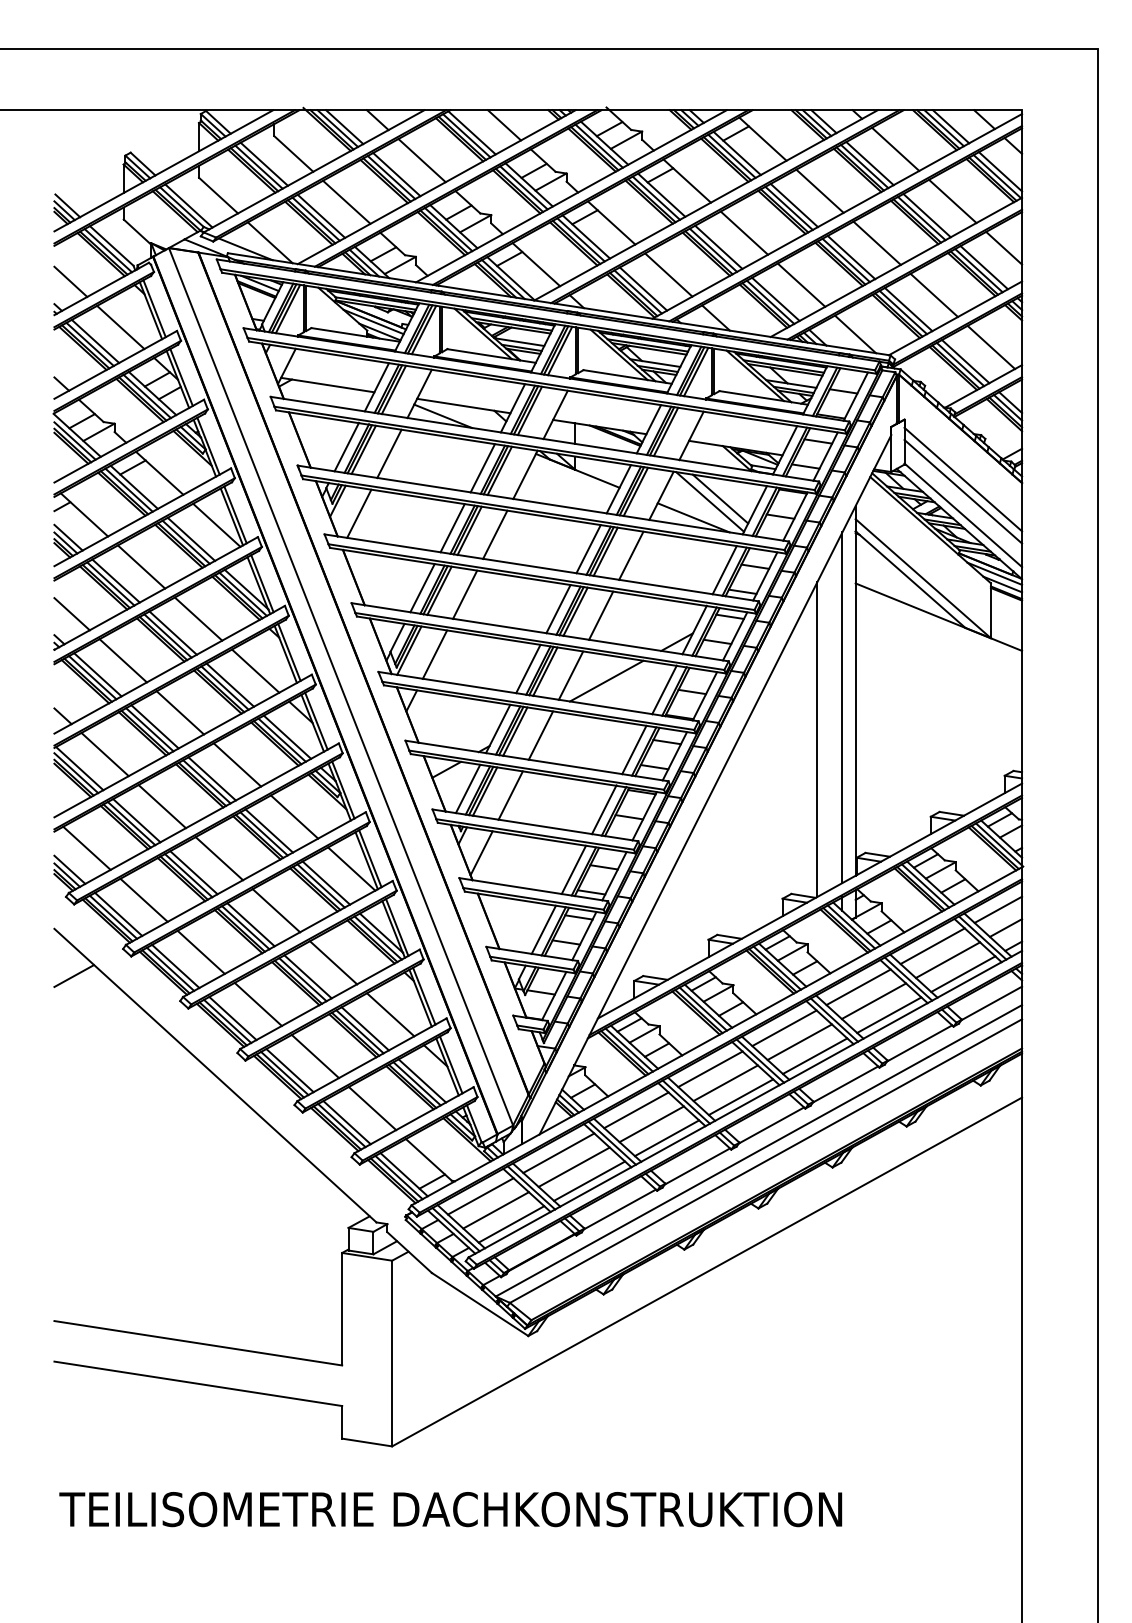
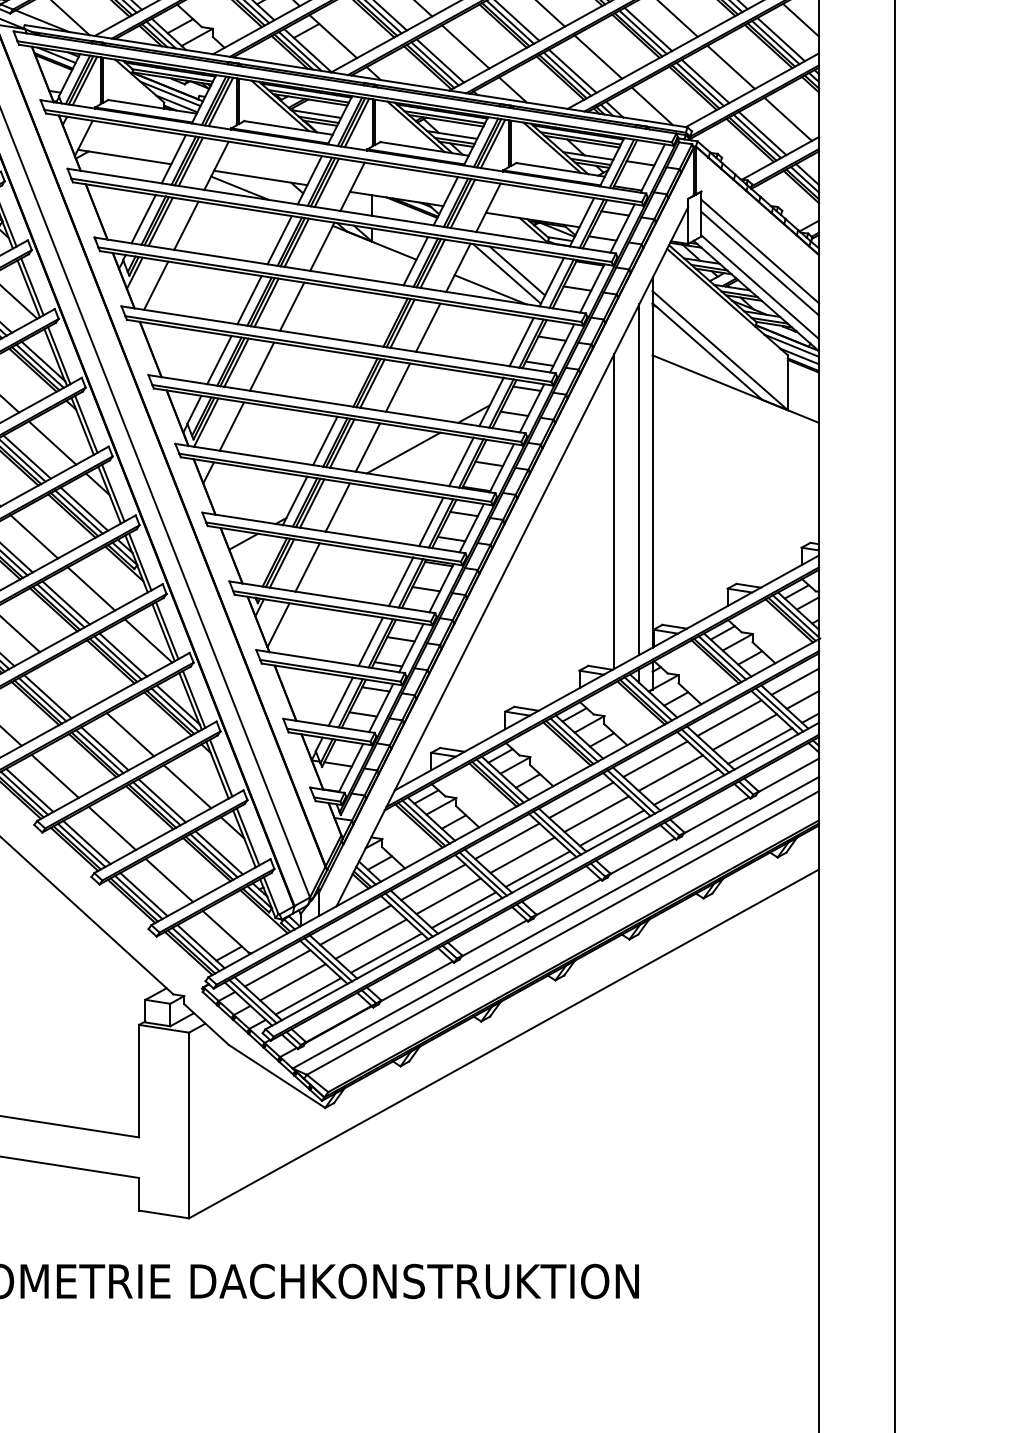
line: (588, 549) -> (385, 321), removed
line: (558, 609) -> (355, 381), removed
line: (467, 788) -> (264, 560), removed
line: (276, 910) -> (73, 682), removed

